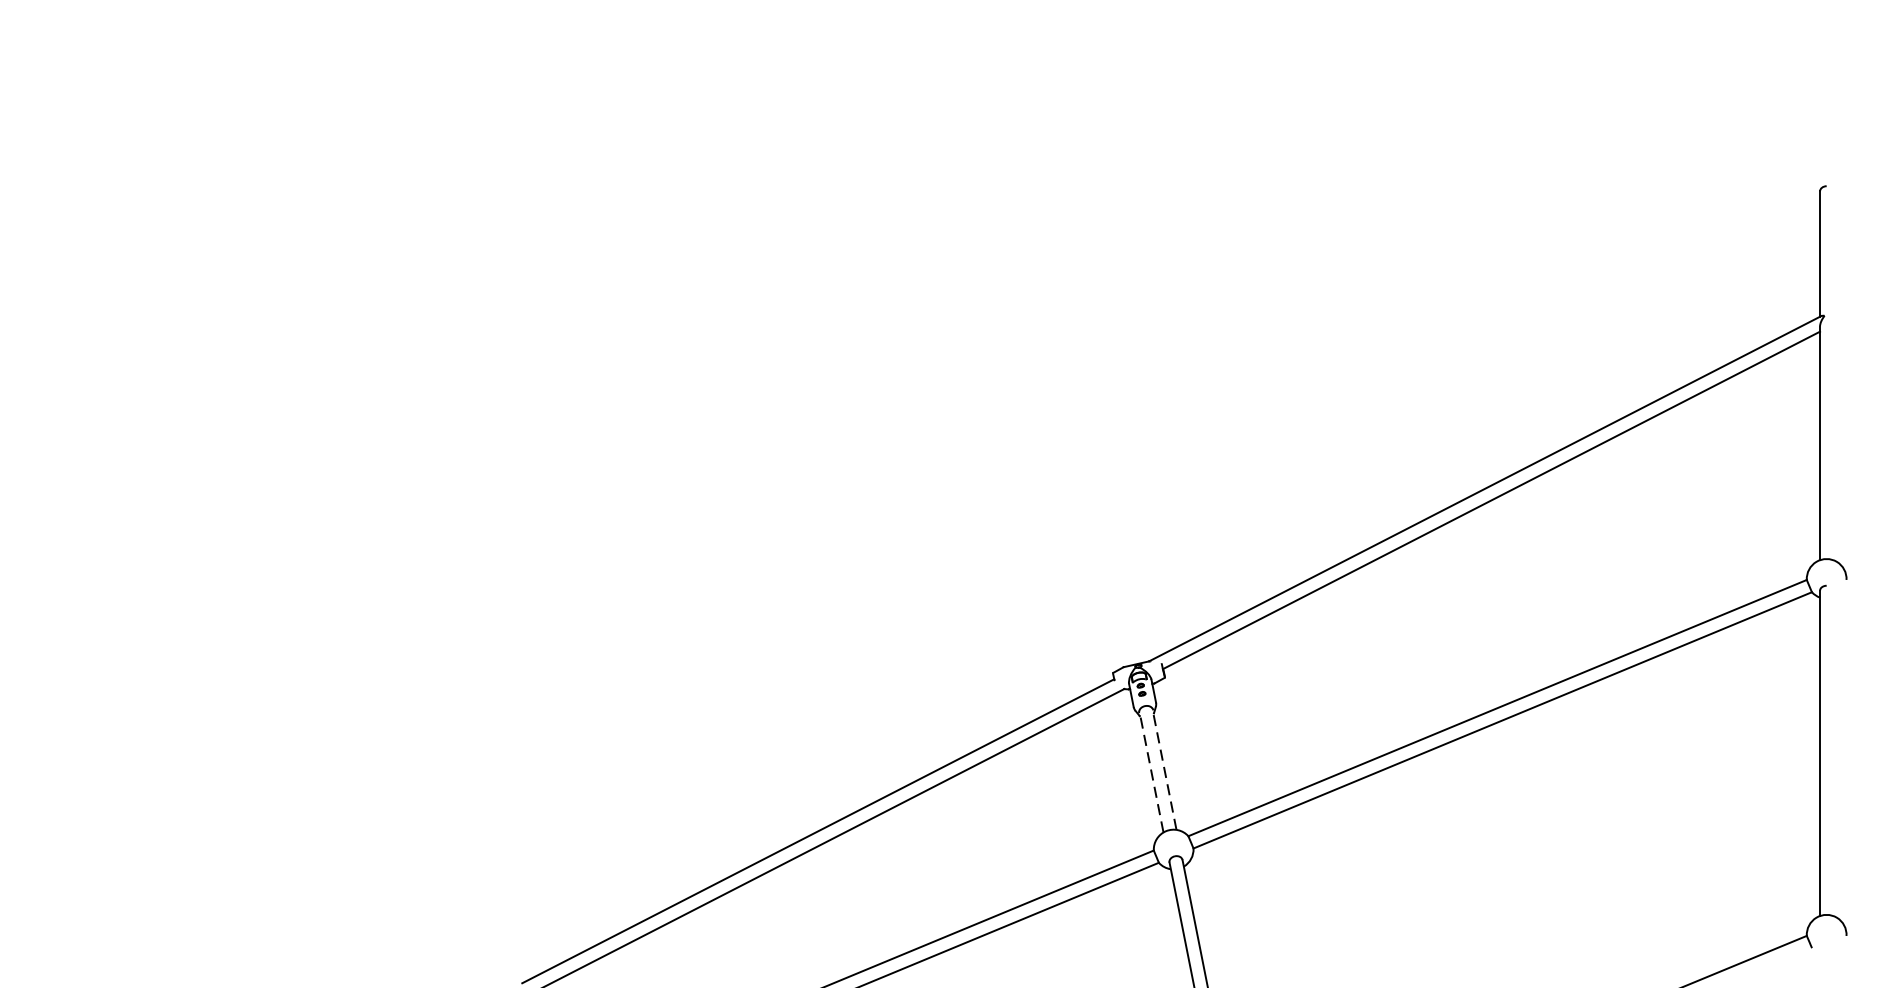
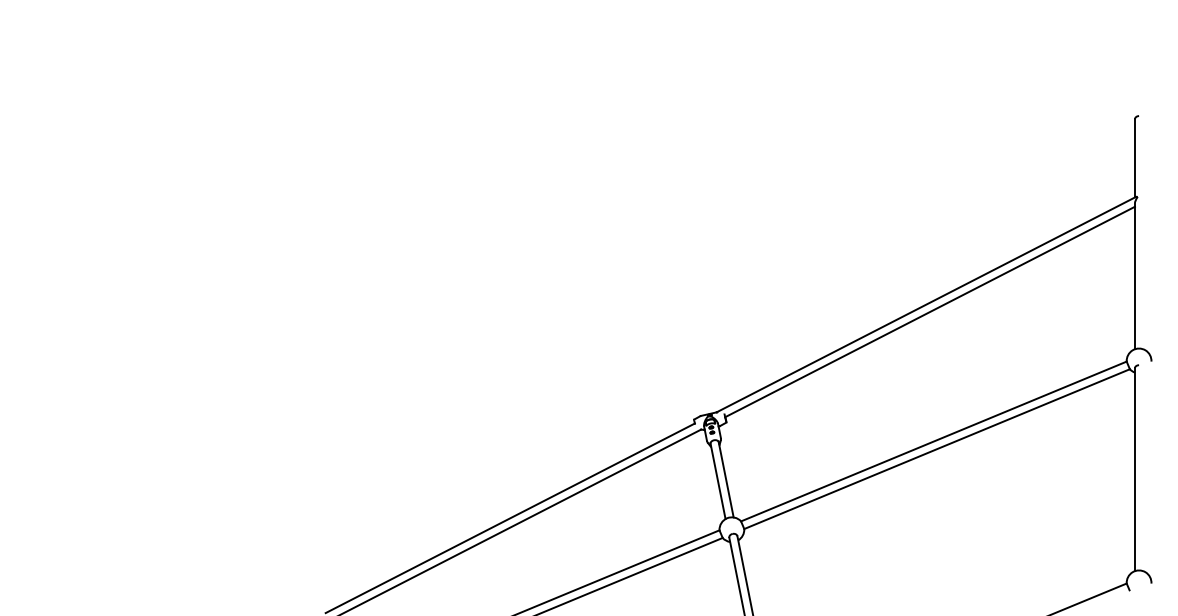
line: (1165, 769) -> (726, 479), dashed -> solid
line: (1152, 772) -> (718, 481), dashed -> solid

